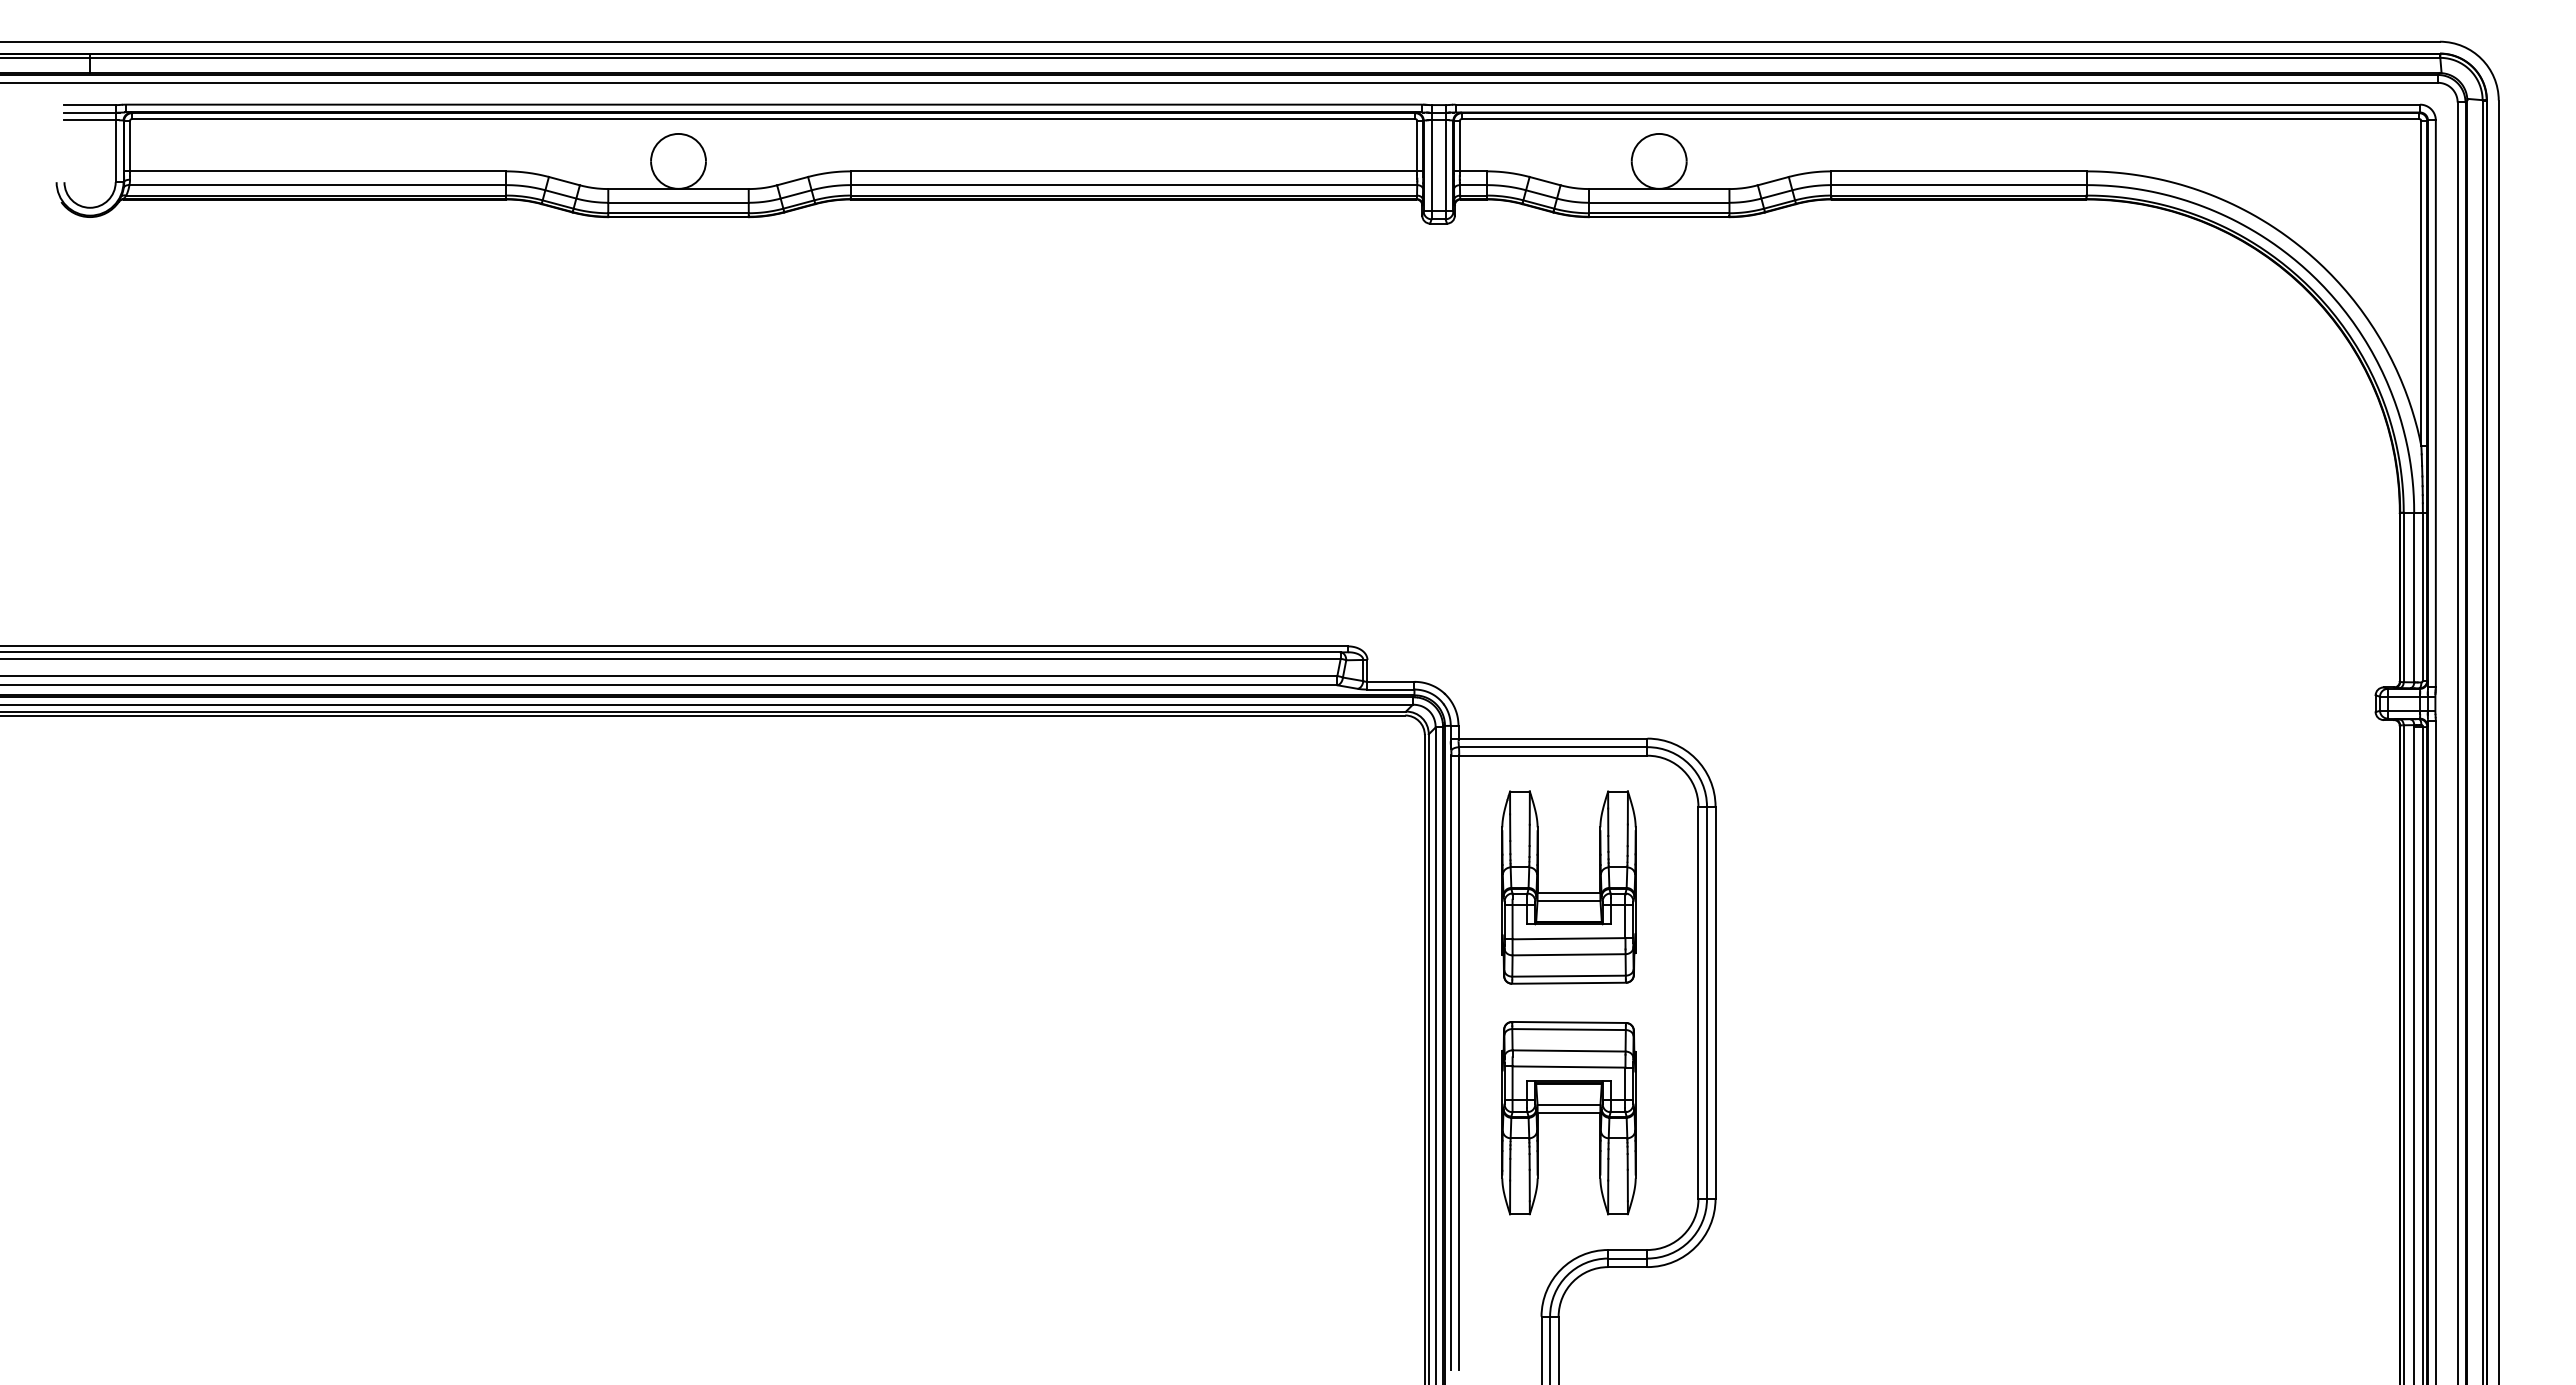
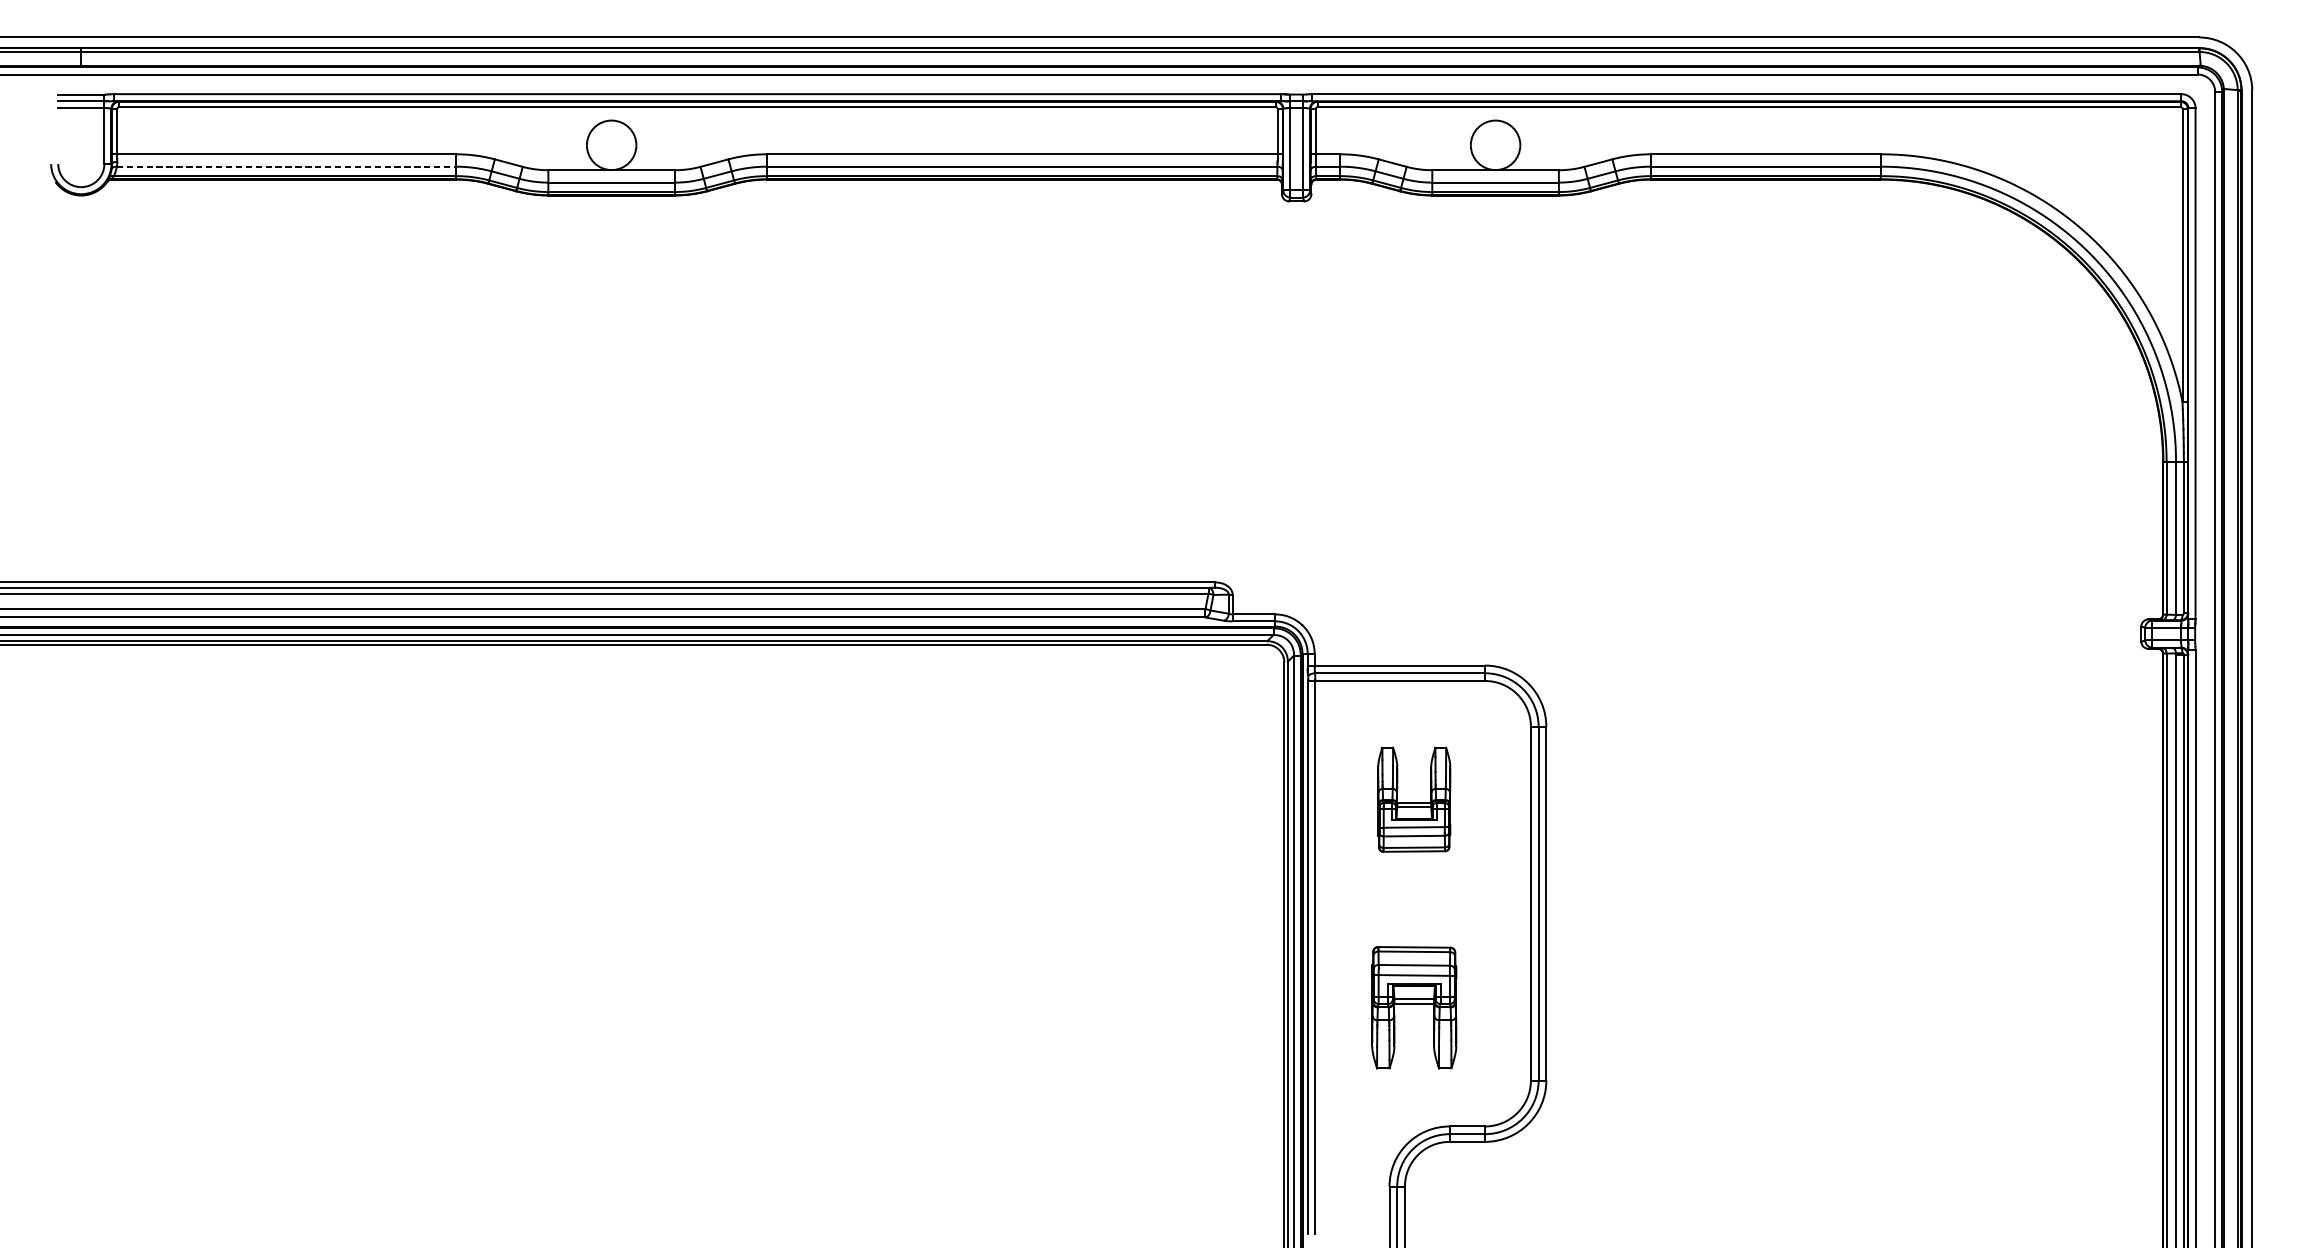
line: (318, 185) -> (287, 167), solid -> dashed
part: (1568, 887) -> (1413, 799), size x0.6
part: (1568, 1118) -> (1413, 1007), size x0.7

